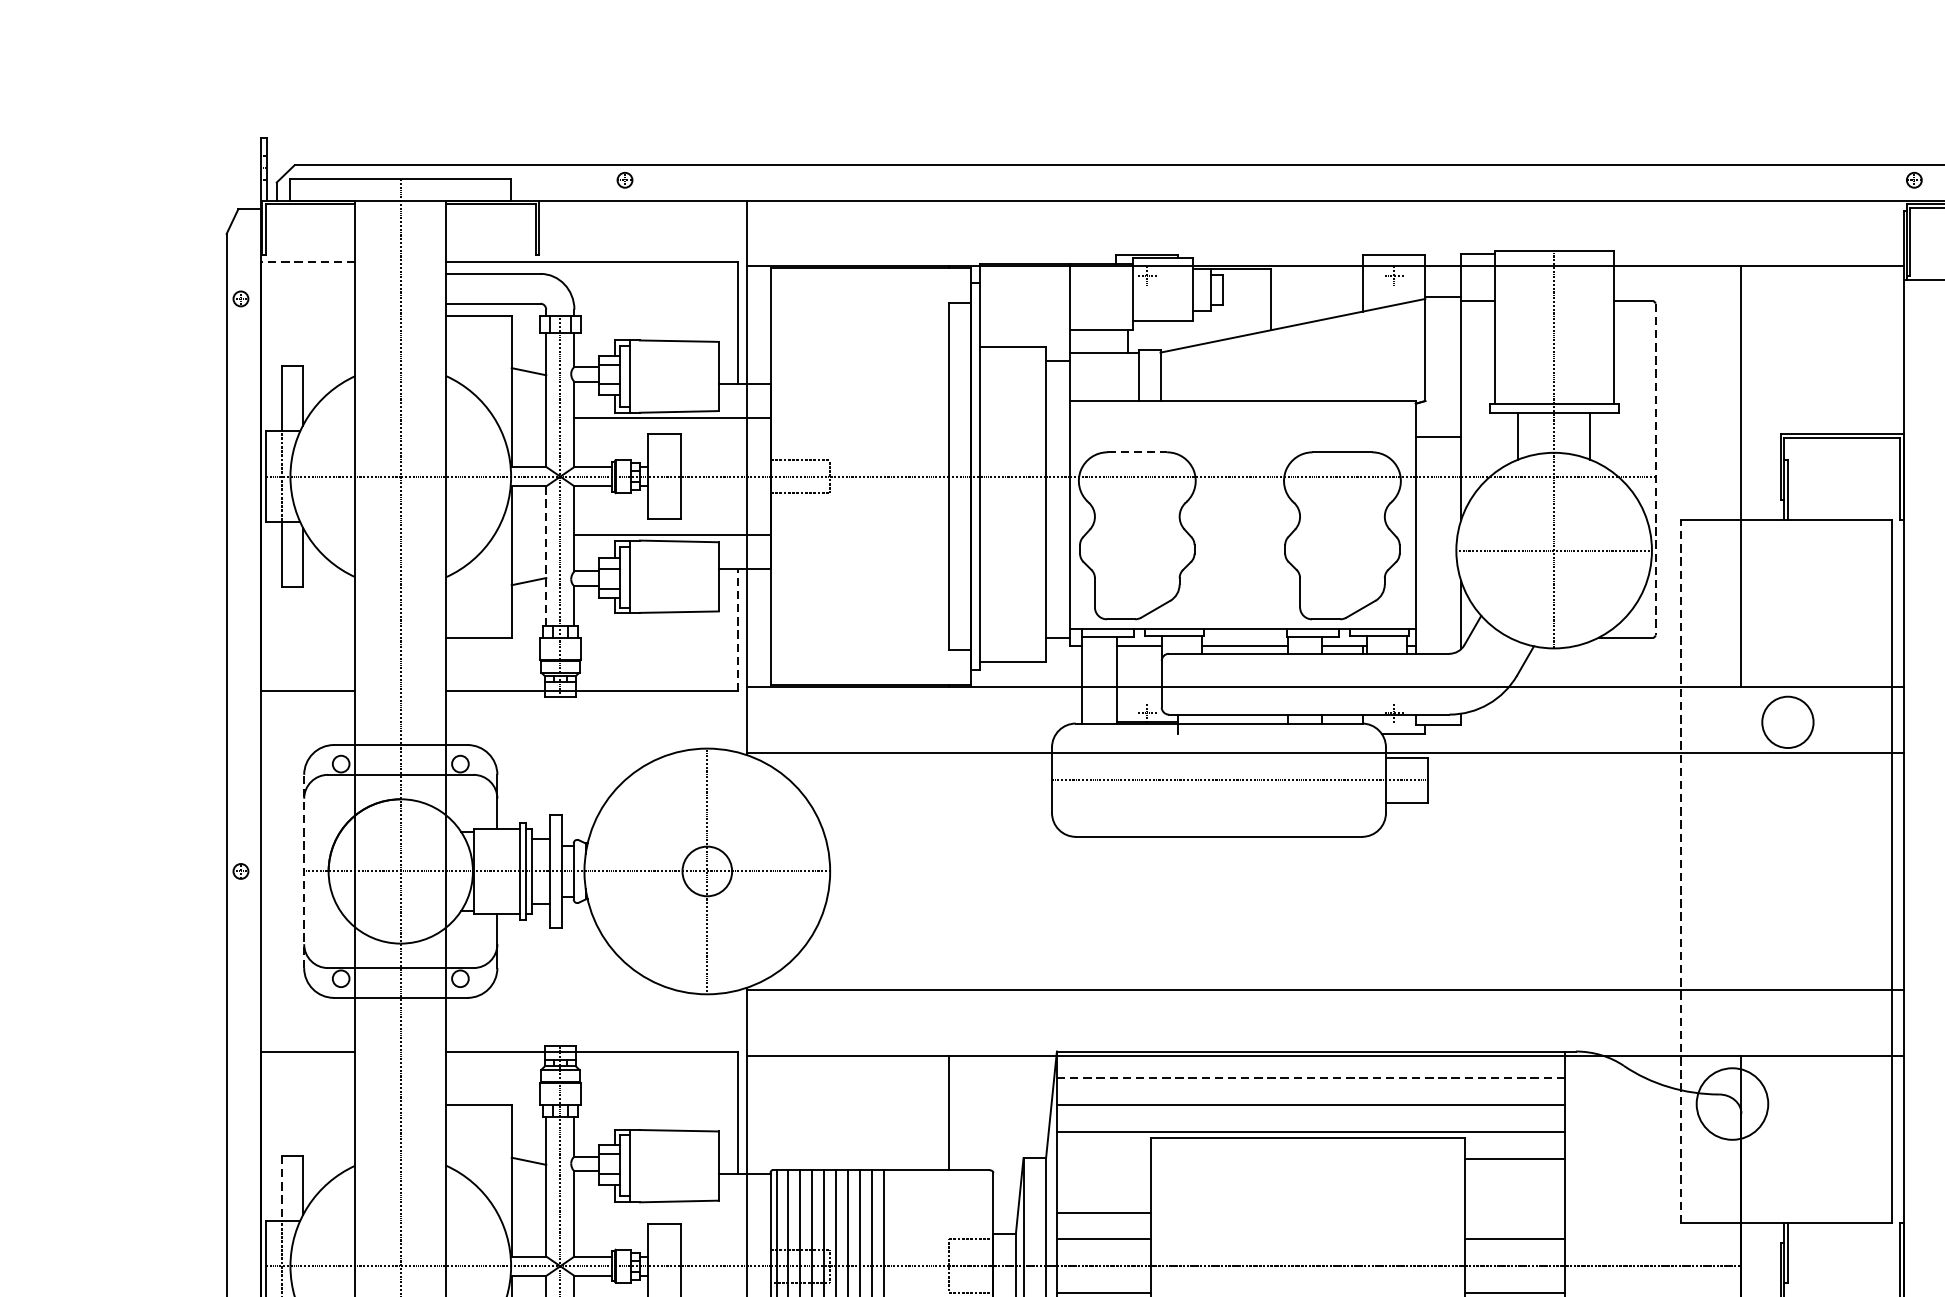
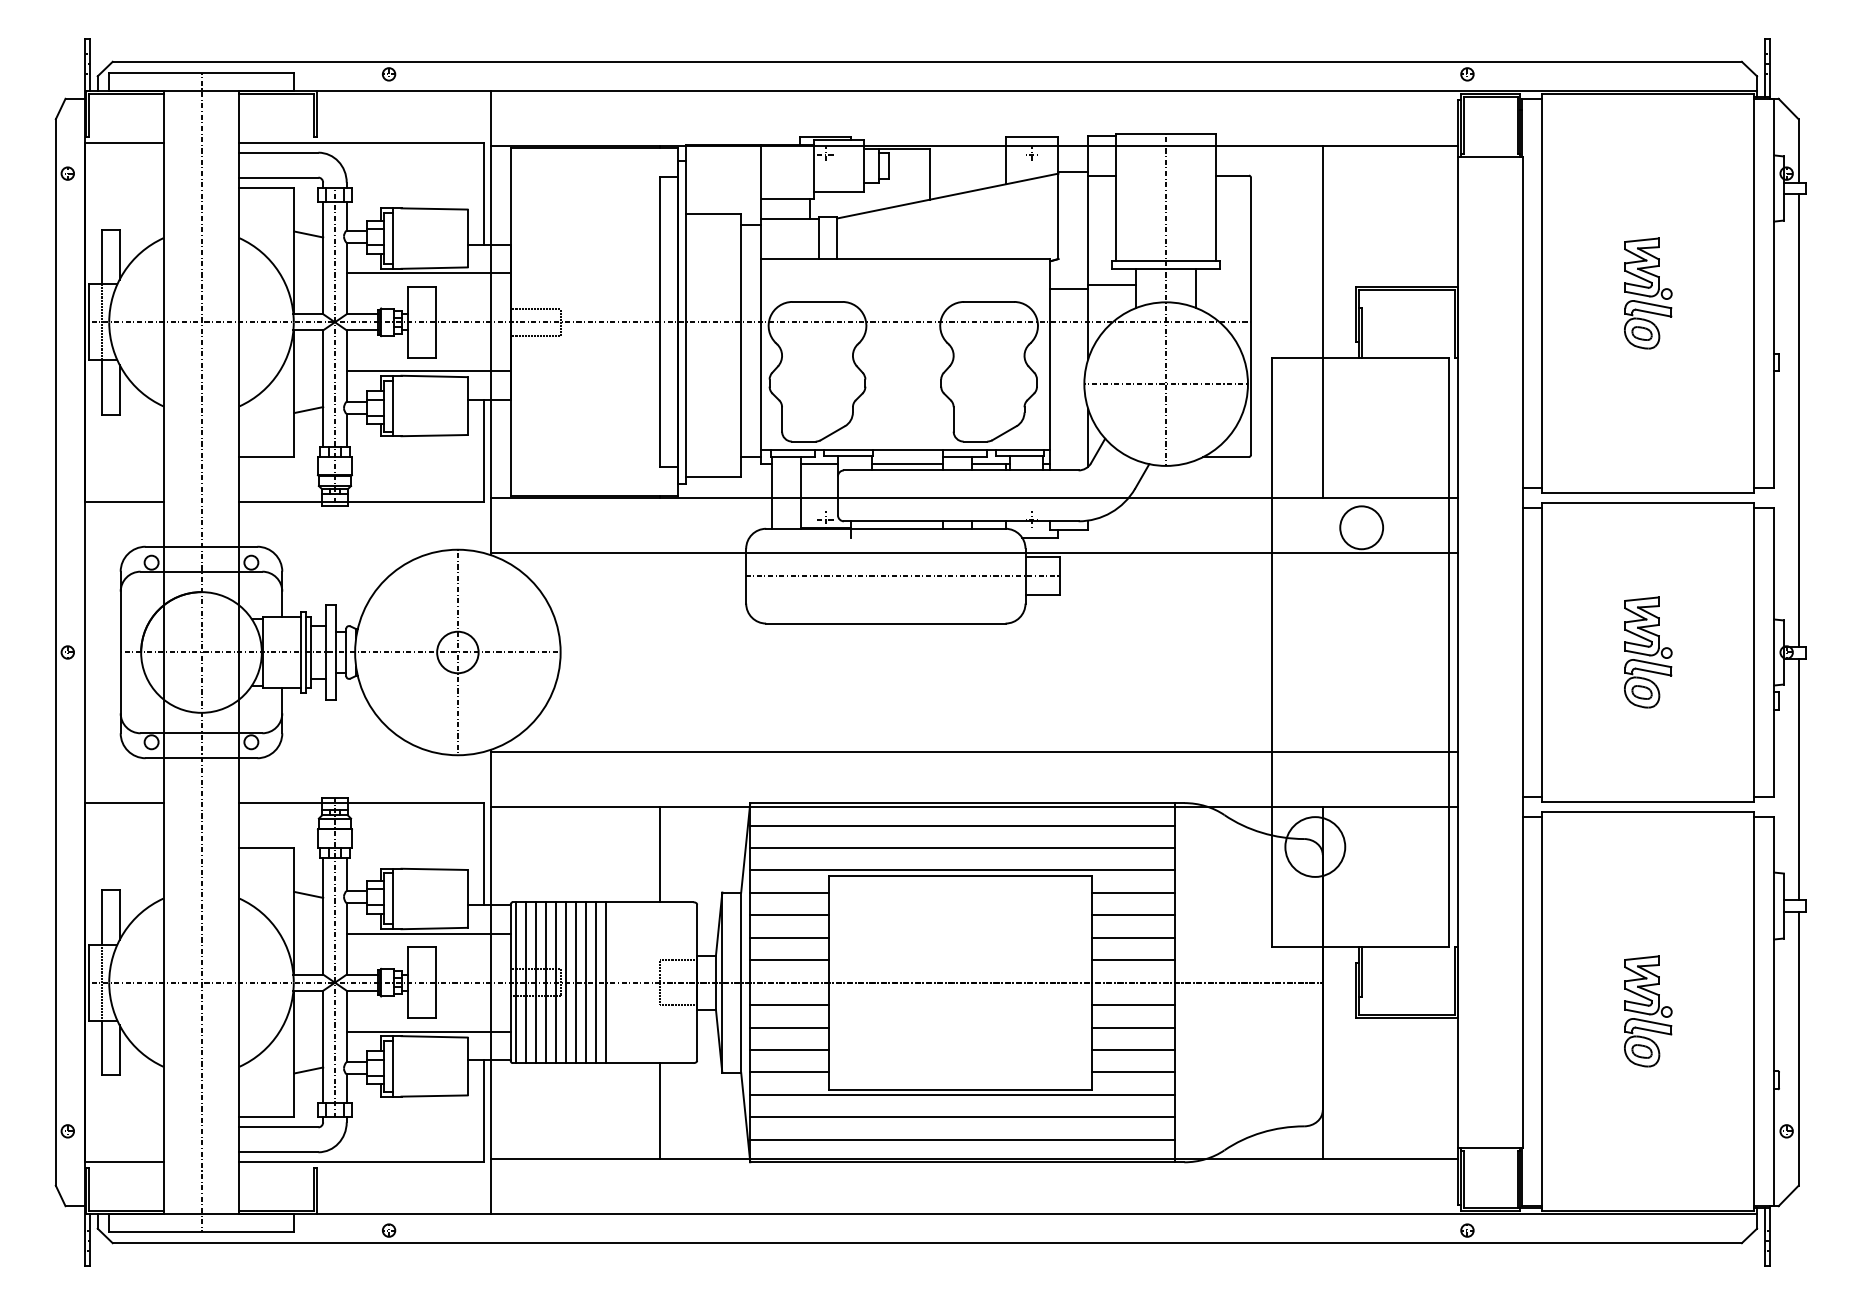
line: (307, 261) -> (123, 142), dashed -> solid
line: (1489, 432) -> (1112, 285), added
line: (1137, 451) -> (817, 301), dashed -> solid
line: (1654, 469) -> (1250, 316), dashed -> solid
line: (546, 555) -> (323, 388), dashed -> solid
line: (737, 629) -> (483, 450), dashed -> solid
line: (303, 871) -> (120, 652), dashed -> solid
line: (1680, 871) -> (1271, 652), dashed -> solid
line: (1311, 1078) -> (963, 825), dashed -> solid
line: (1103, 1158) -> (789, 892), added
line: (1103, 1185) -> (789, 915), added
line: (1515, 1185) -> (1133, 915), added
line: (281, 1189) -> (101, 918), dashed -> solid
line: (672, 1207) -> (428, 933), added
line: (1515, 1212) -> (1133, 937), added

